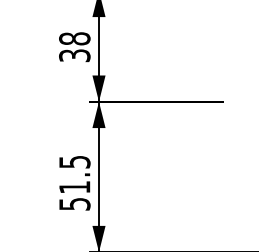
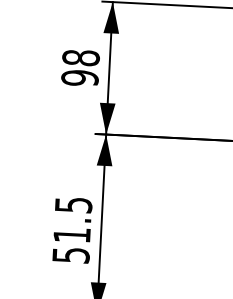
text: (74, 55) -> (79, 77), 38 -> 98

